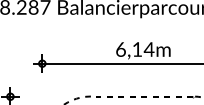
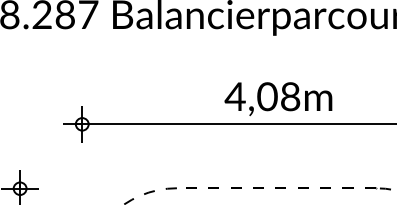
text: (134, 49) -> (261, 96), 6,14m -> 4,08m

